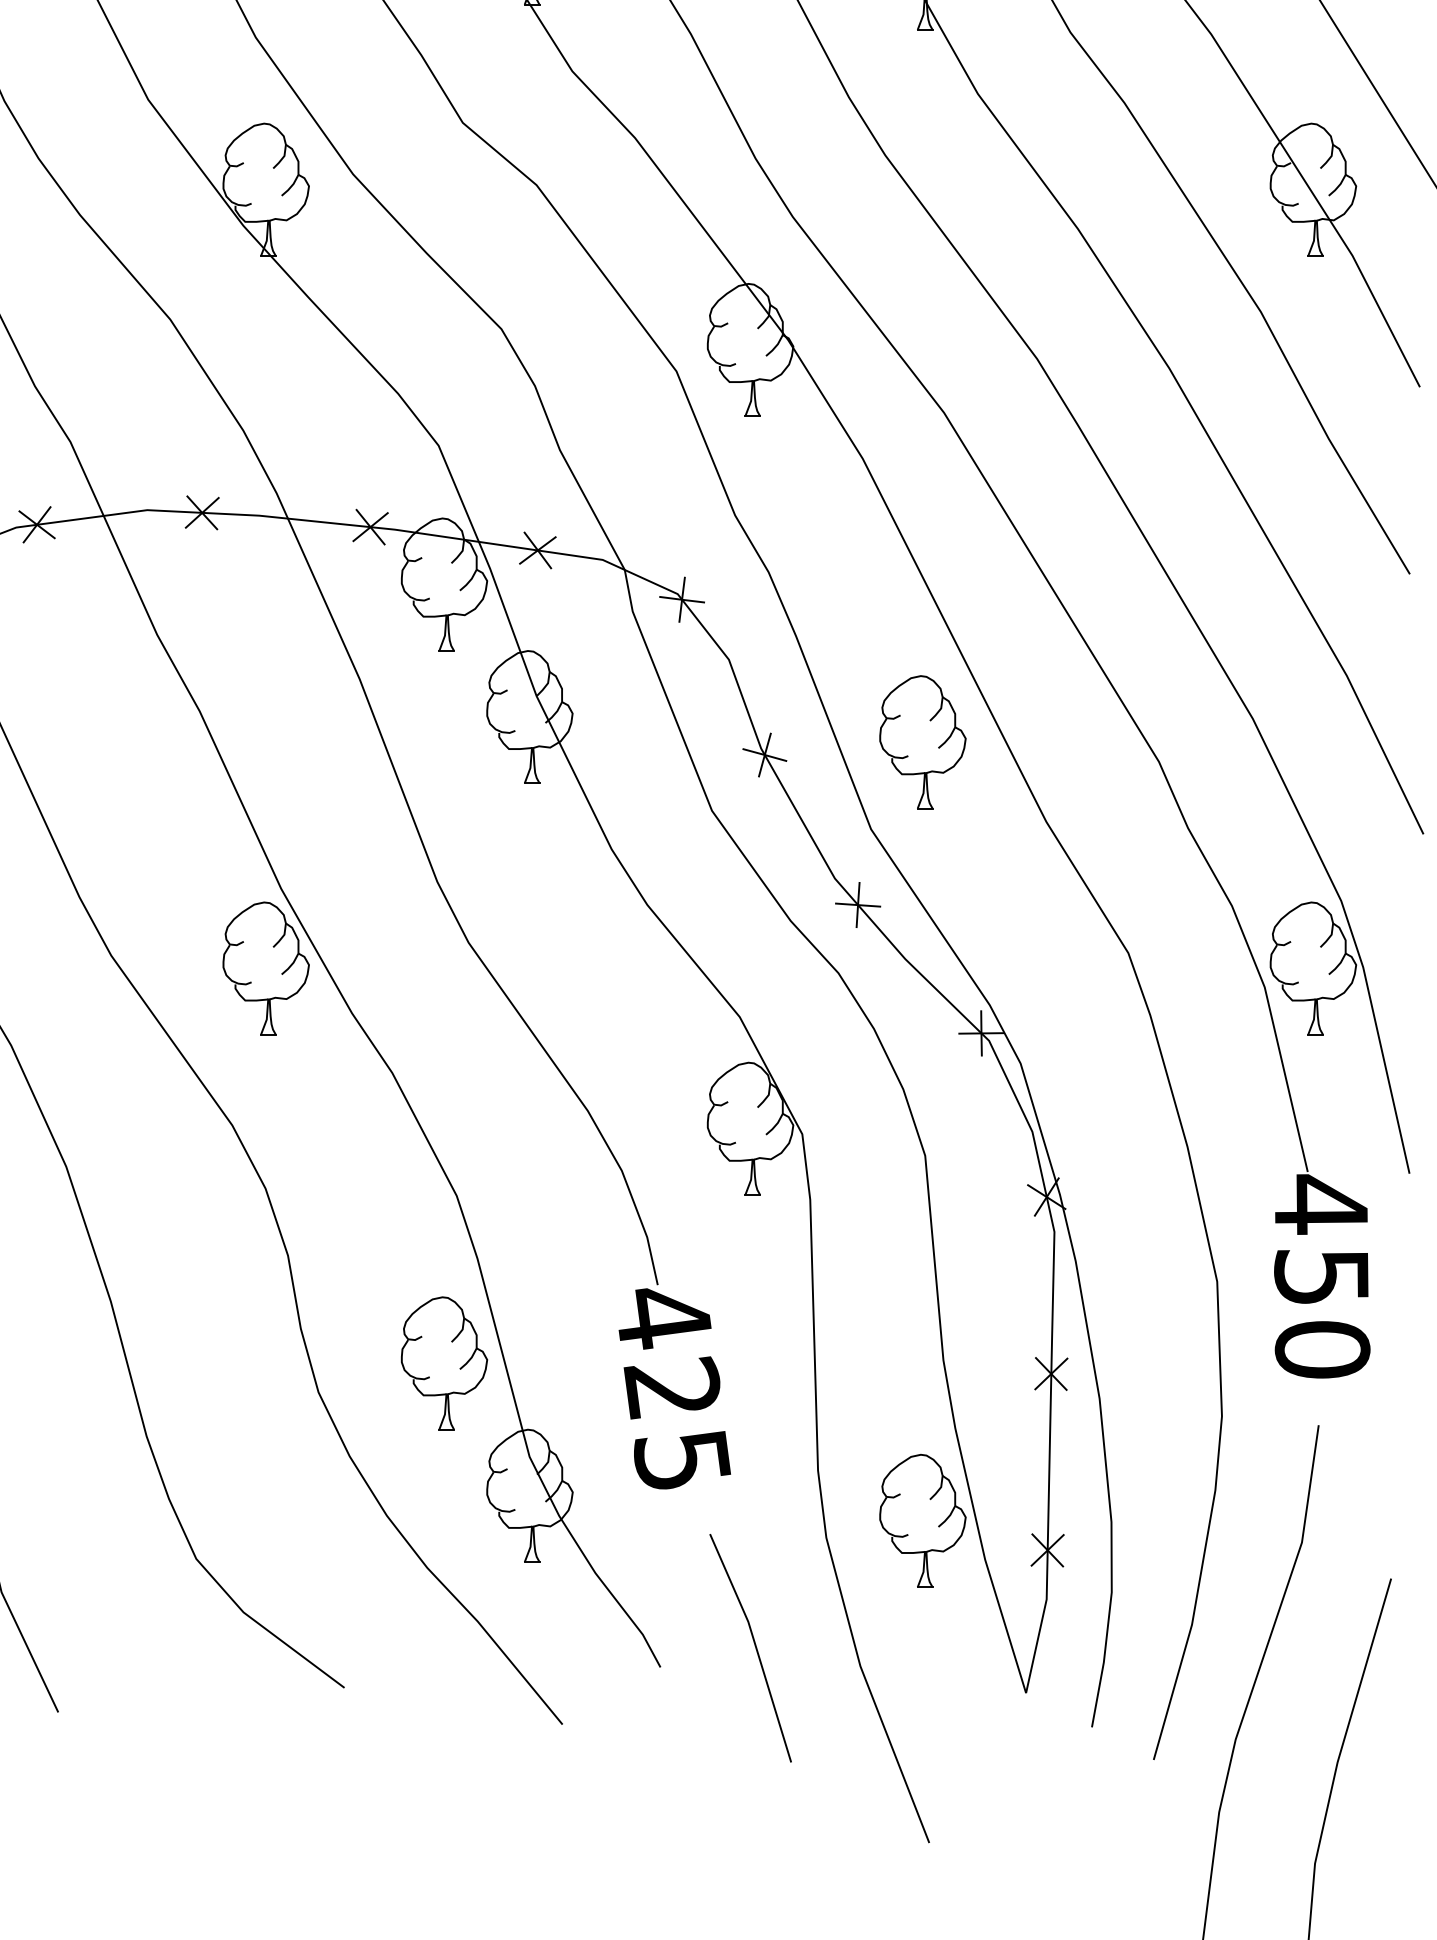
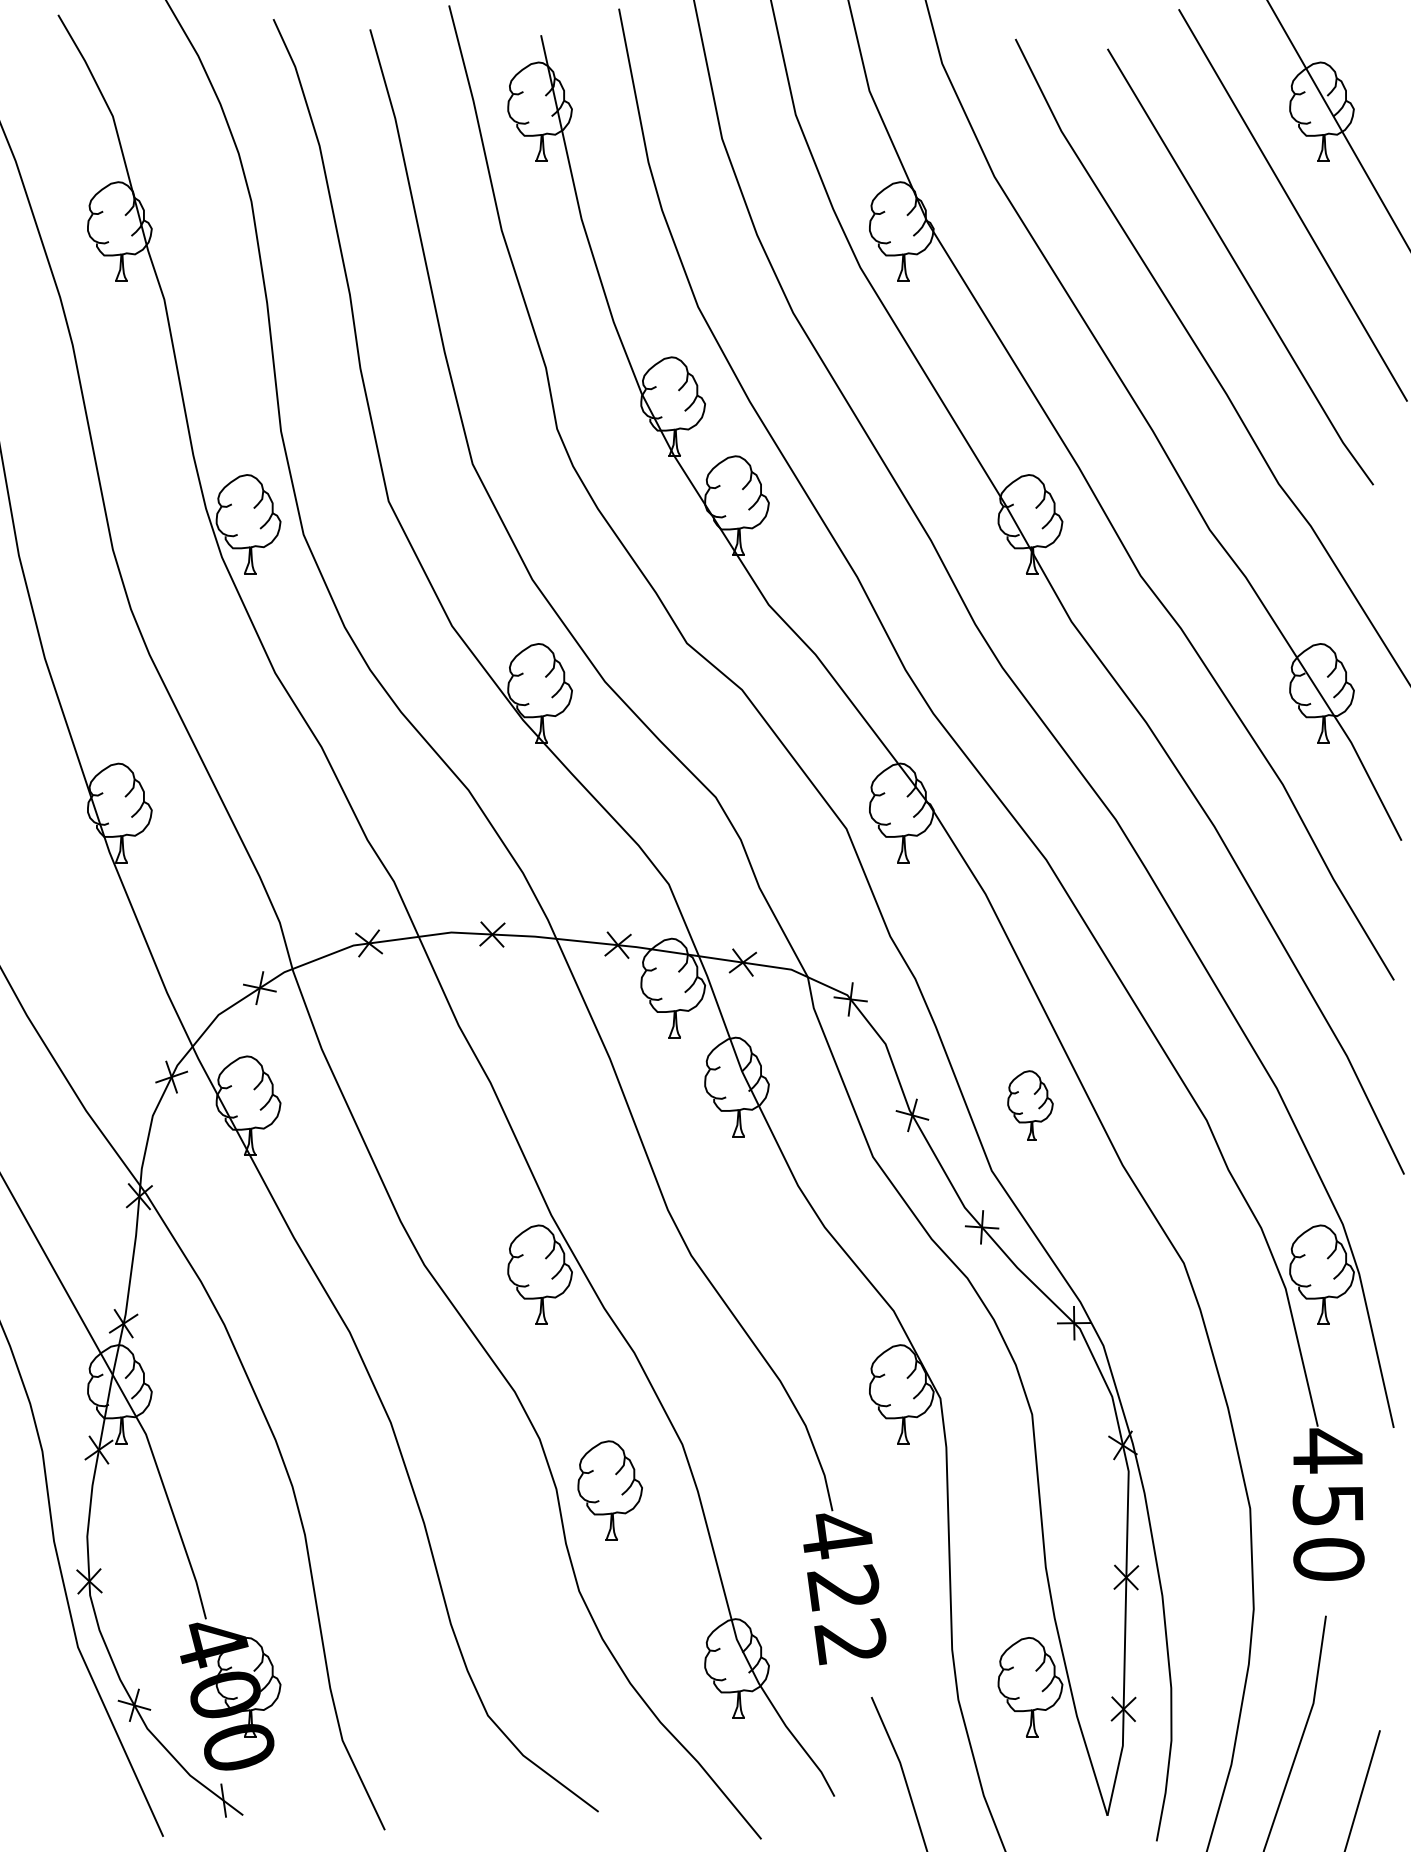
part: (922, 741) -> (1030, 1105), size x0.7
part: (443, 1363) -> (609, 1490), moved
text: (681, 1459) -> (850, 1641), 425 -> 422

